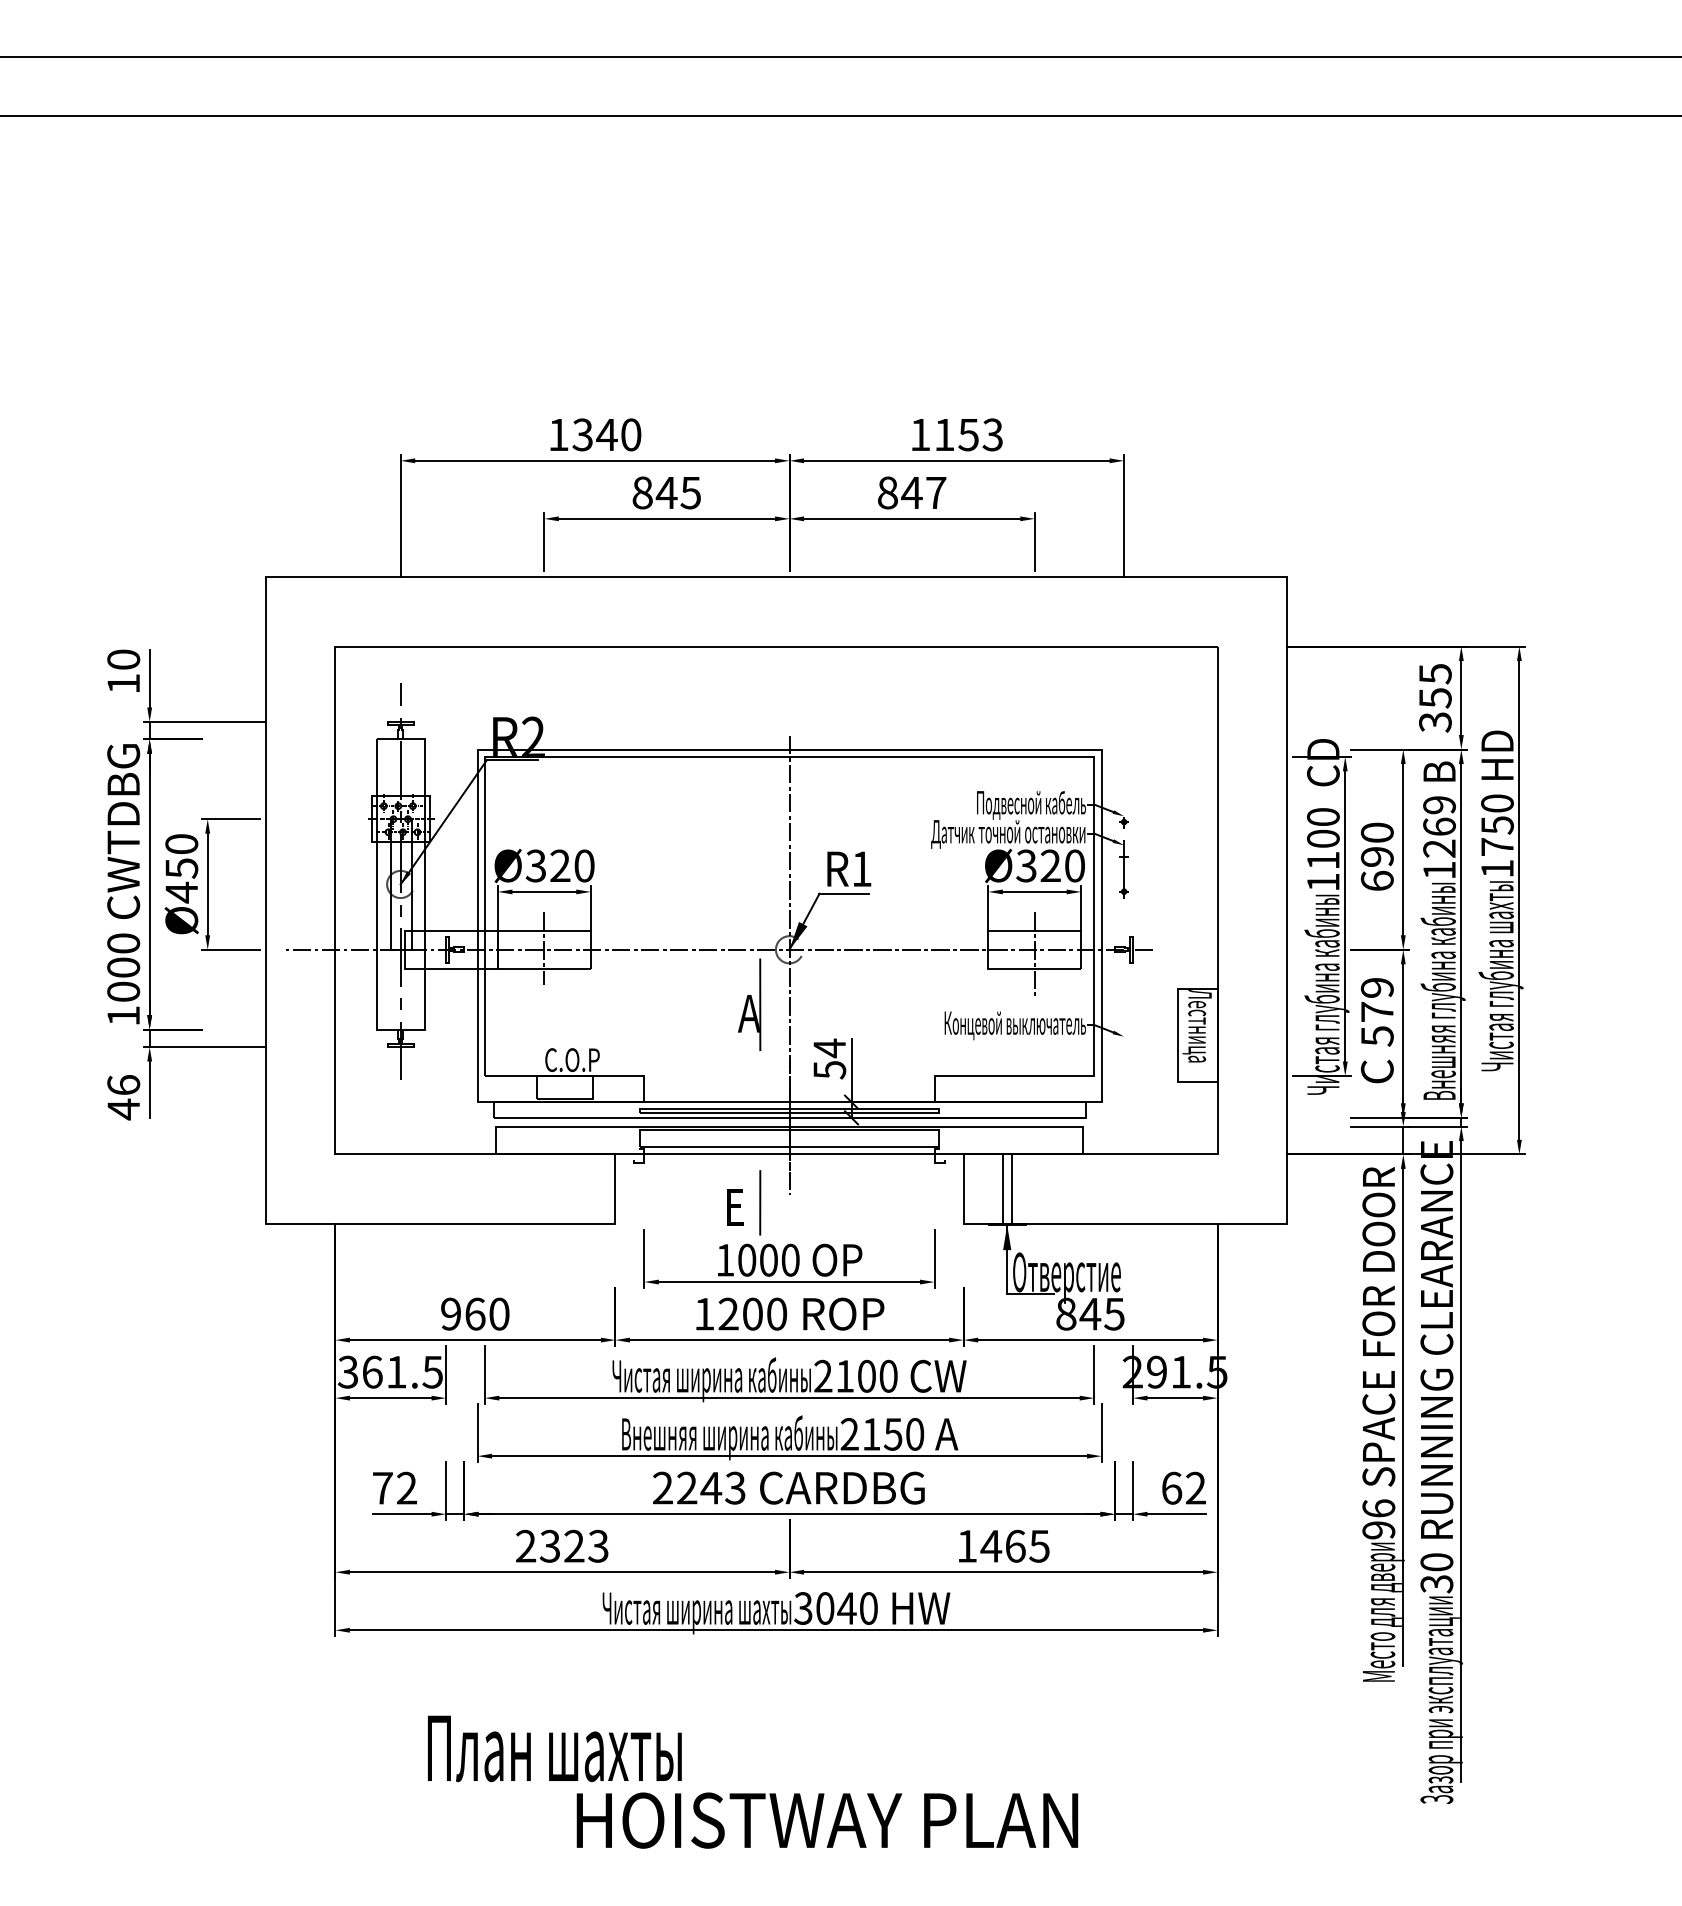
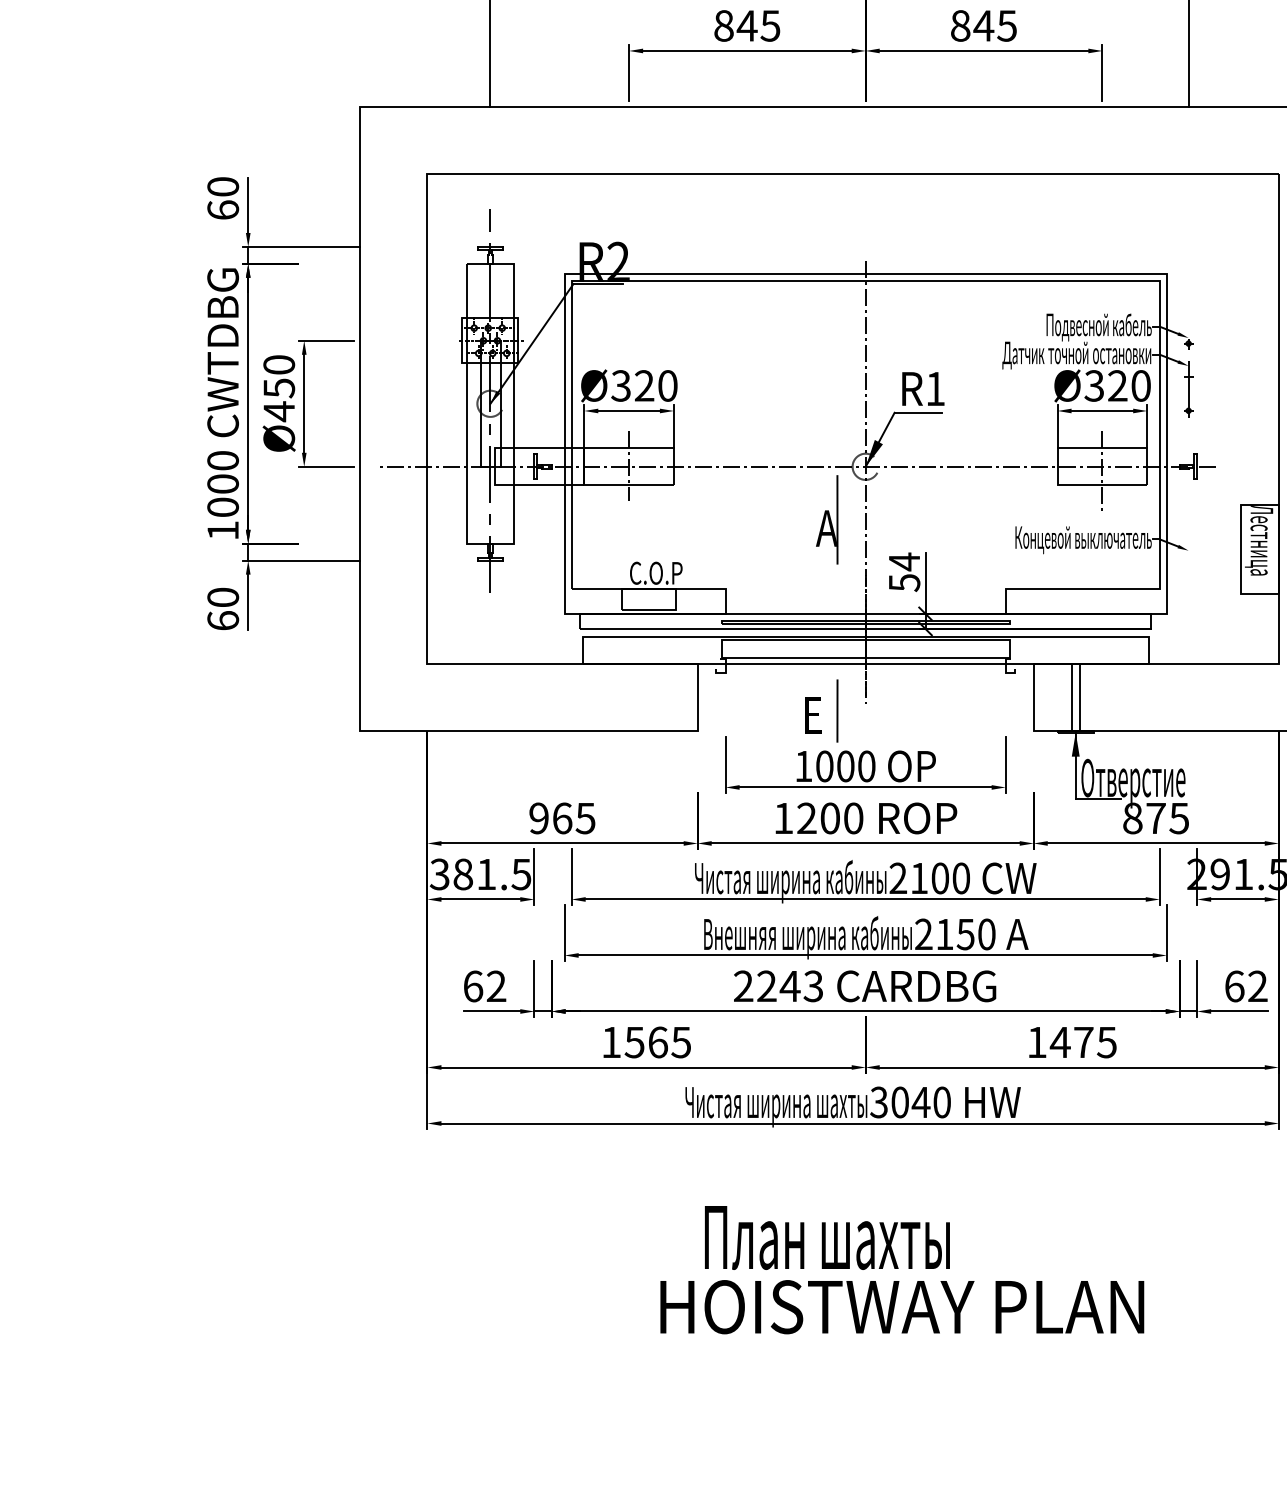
text: (935, 493) -> (1006, 26), 847 -> 845
text: (123, 683) -> (222, 209), 10 -> 60
text: (123, 1097) -> (222, 609), 46 -> 60
text: (498, 1313) -> (584, 817), 960 -> 965
text: (1090, 1314) -> (1156, 818), 845 -> 875
text: (372, 1371) -> (463, 873), 361.5 -> 381.5
text: (383, 1487) -> (473, 985), 72 -> 62
text: (562, 1545) -> (646, 1041), 2323 -> 1565
text: (1015, 1545) -> (1083, 1041), 1465 -> 1475
text: (554, 1748) -> (827, 1237), moved

